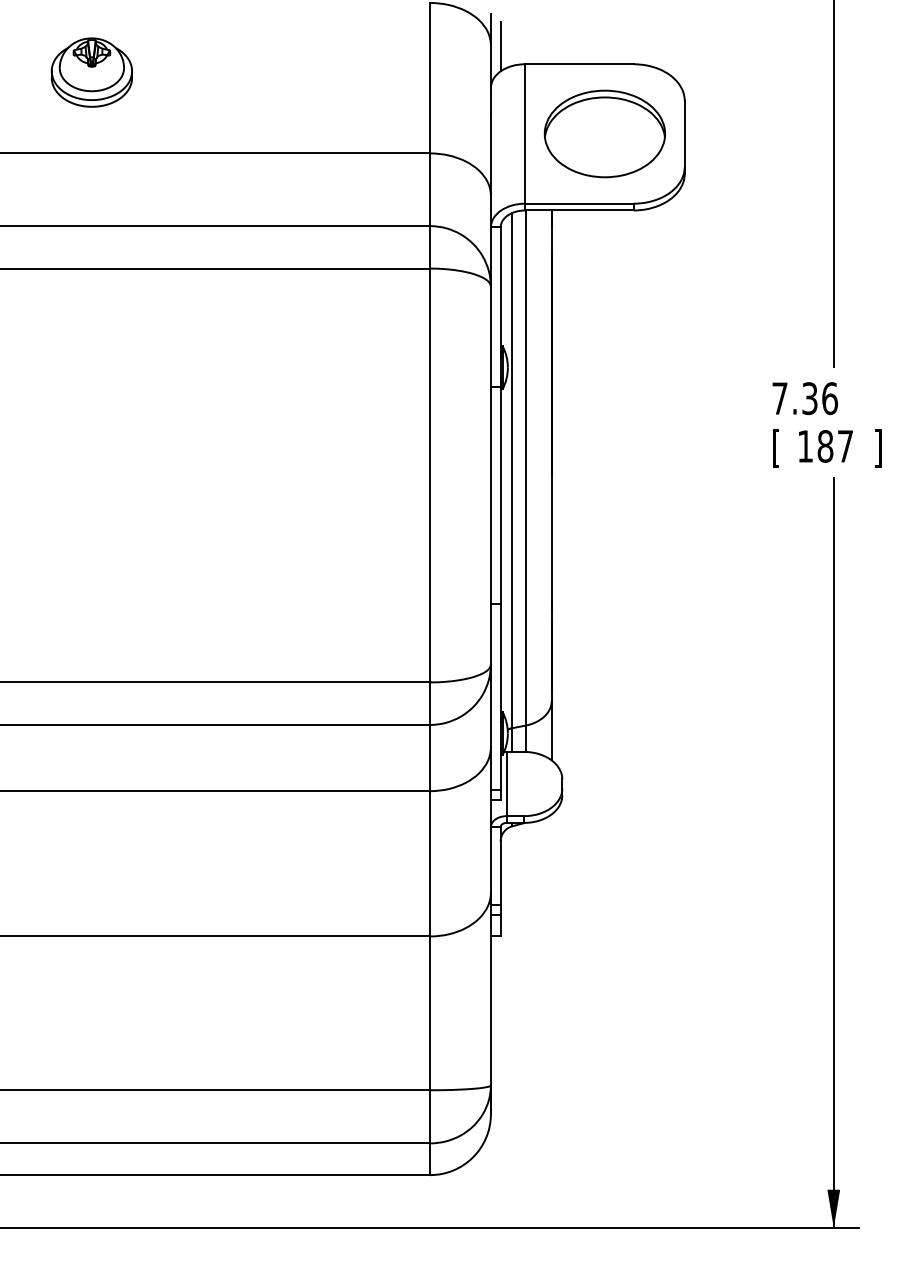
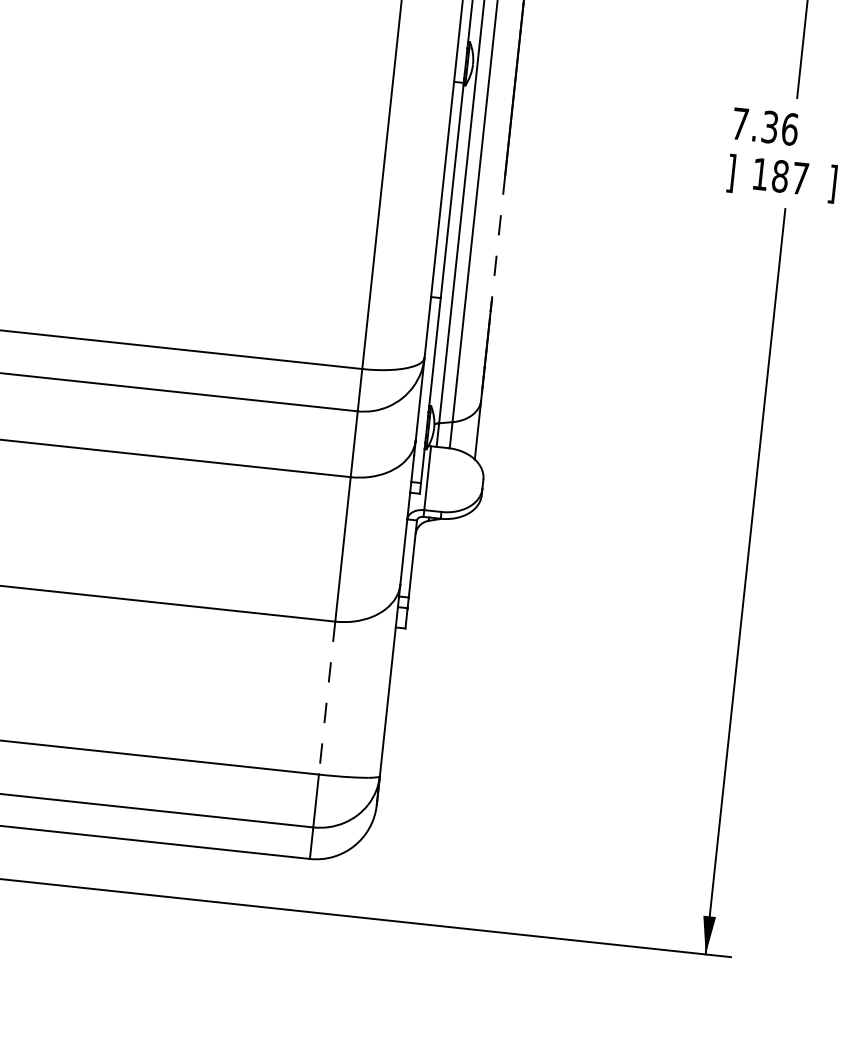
text: (776, 448) -> (731, 173), [ -> ]
line: (551, 536) -> (498, 236), solid -> dashed
line: (430, 1013) -> (327, 698), solid -> dashed

